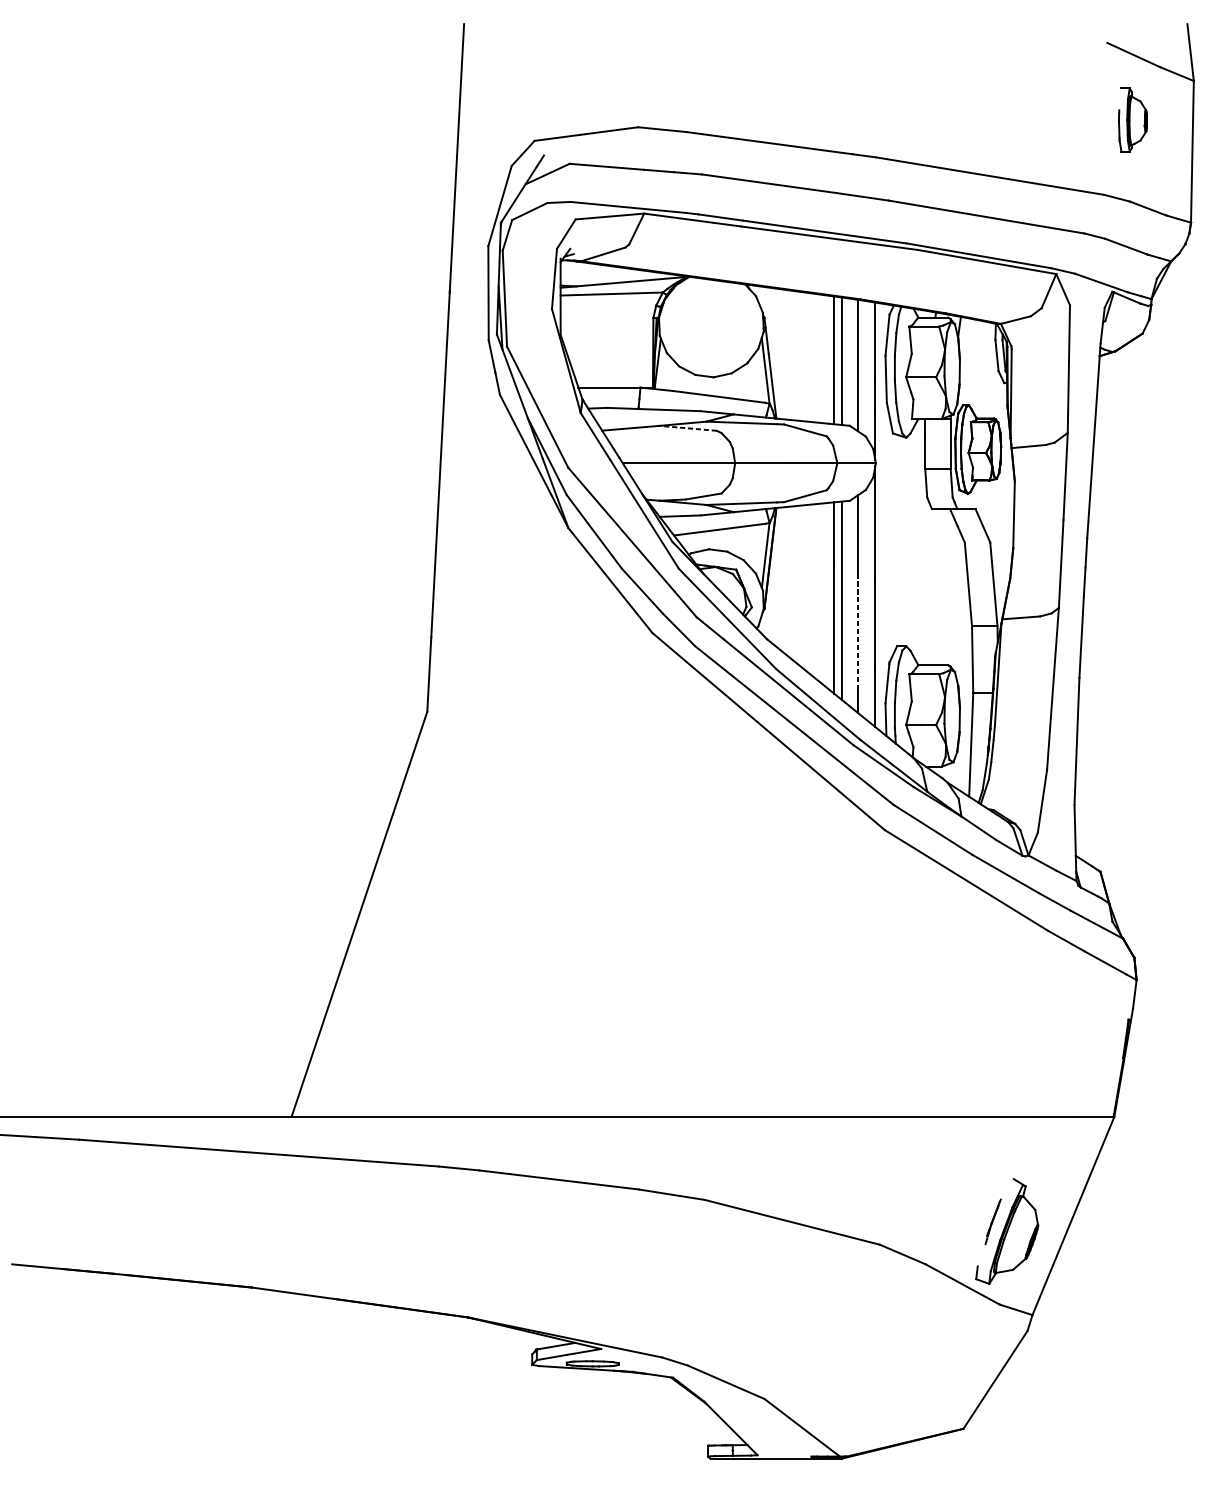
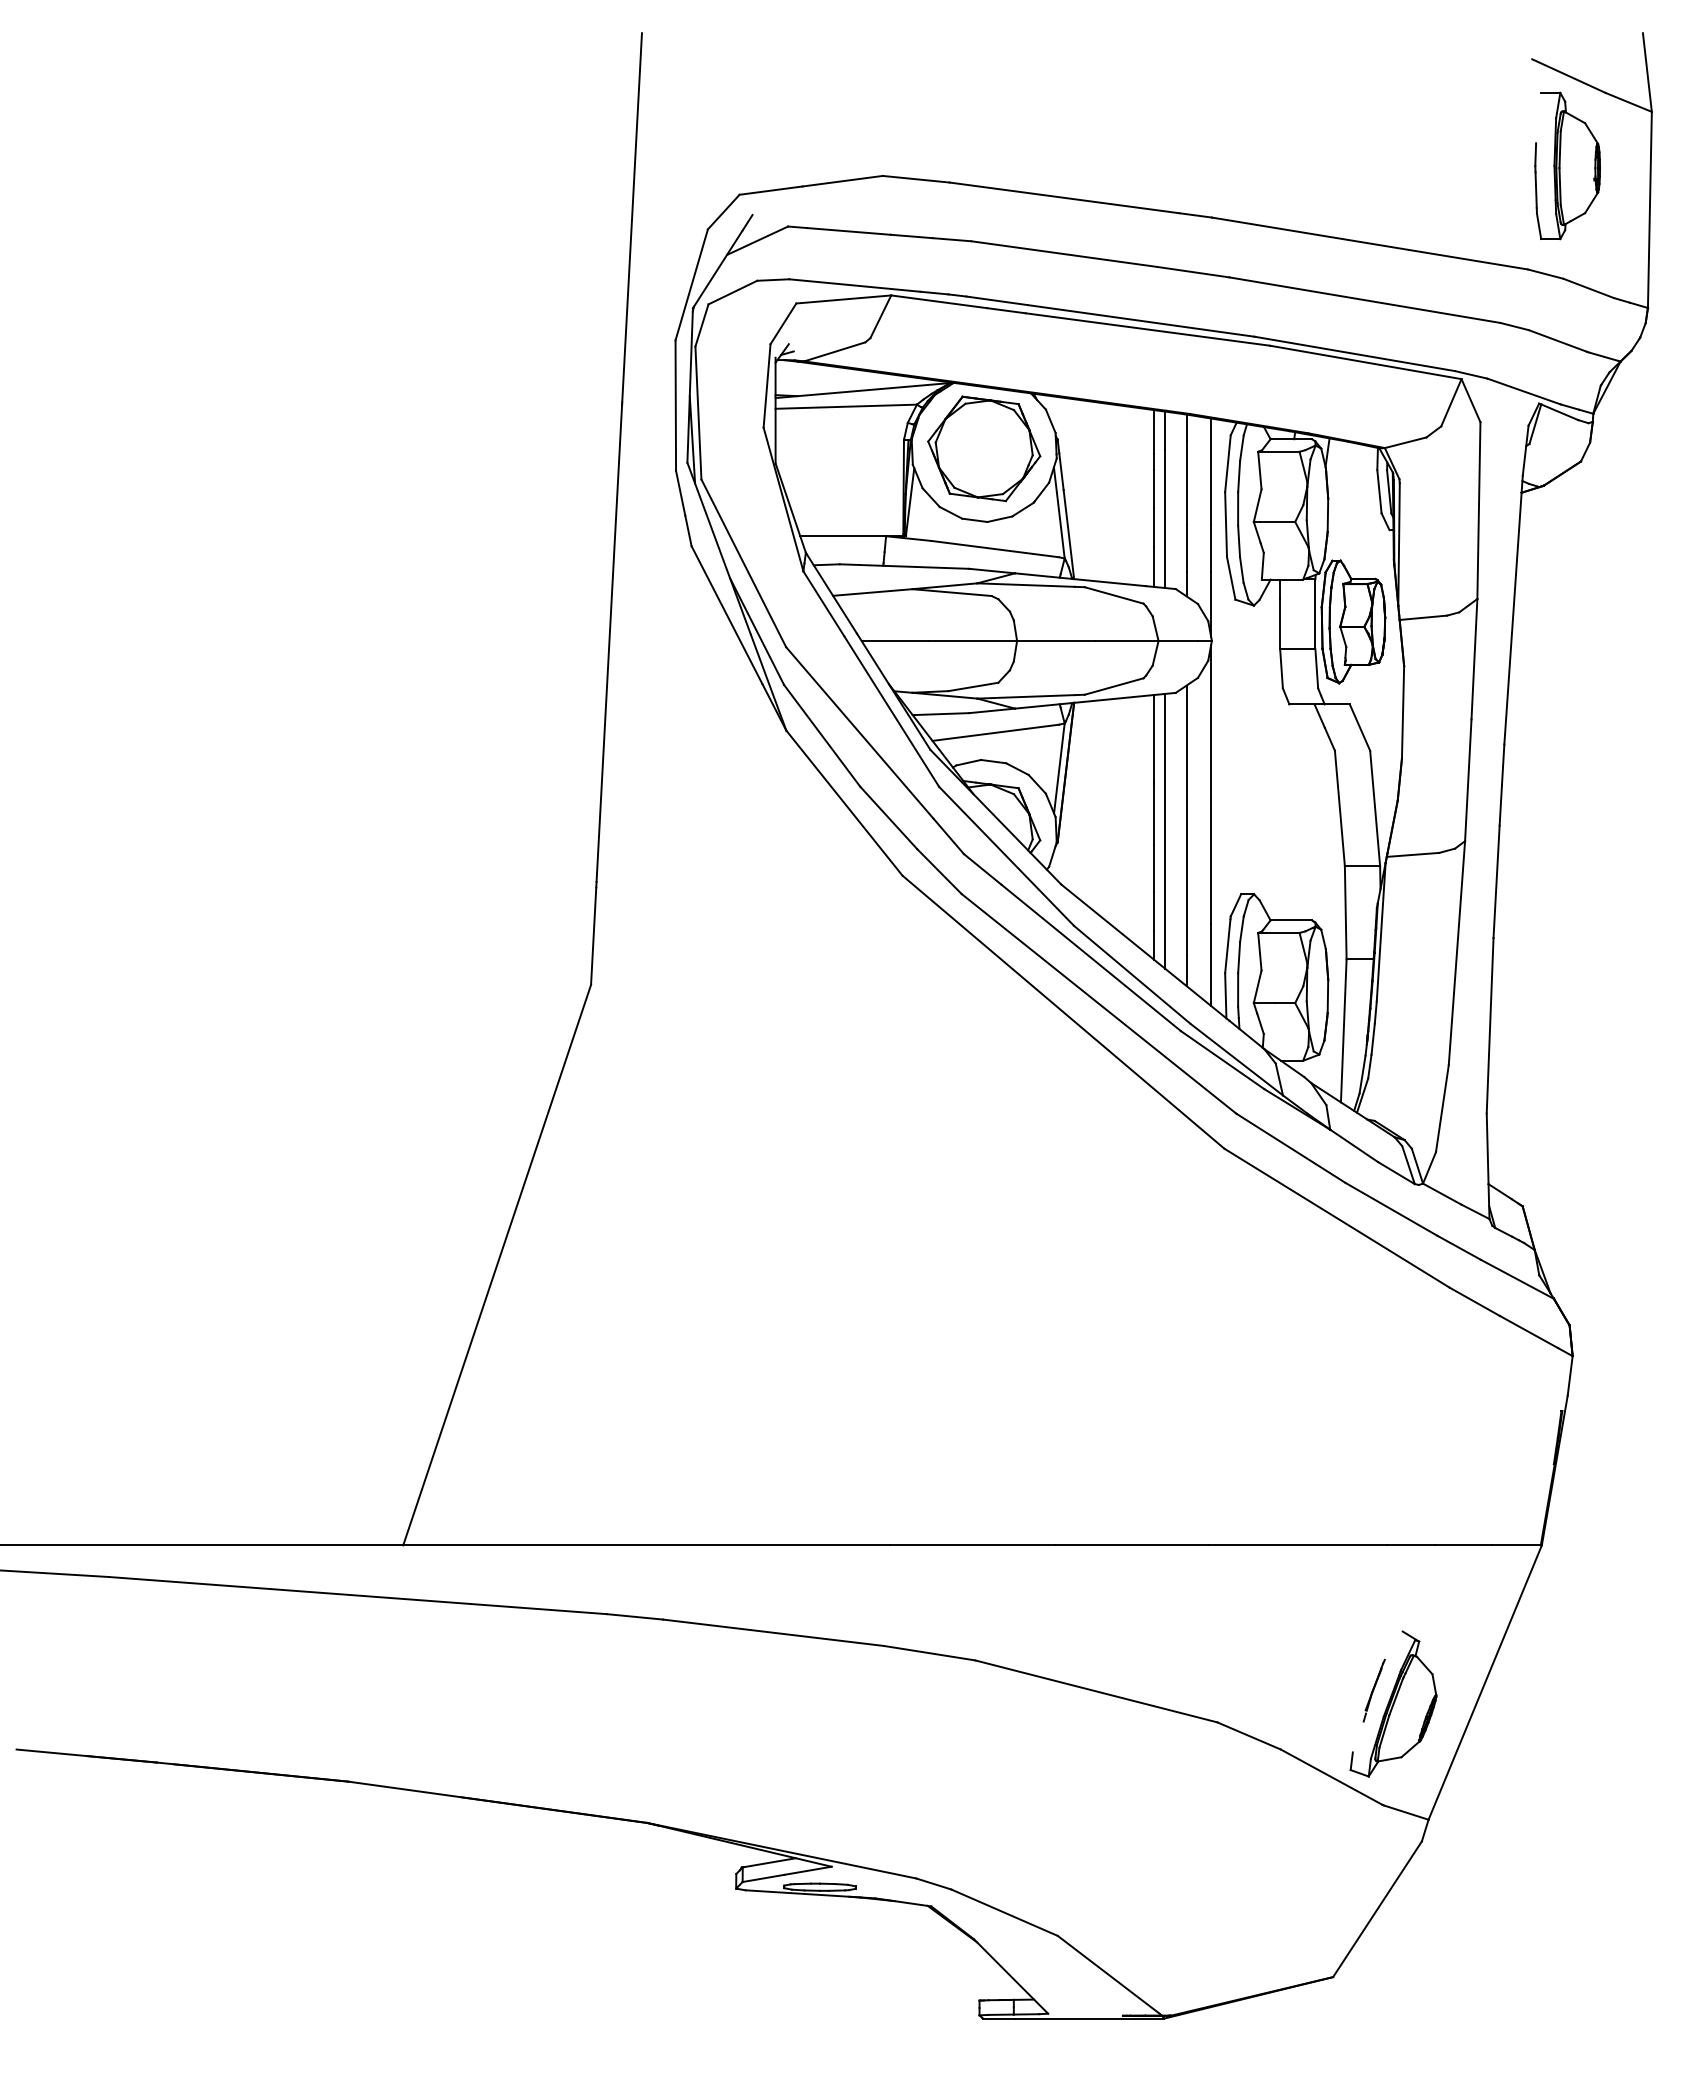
part: (1132, 119) -> (1567, 165), size x1.67
part: (711, 324) -> (984, 448), added
line: (688, 428) -> (952, 592), dashed -> solid
line: (857, 633) -> (1186, 876), dashed -> solid

